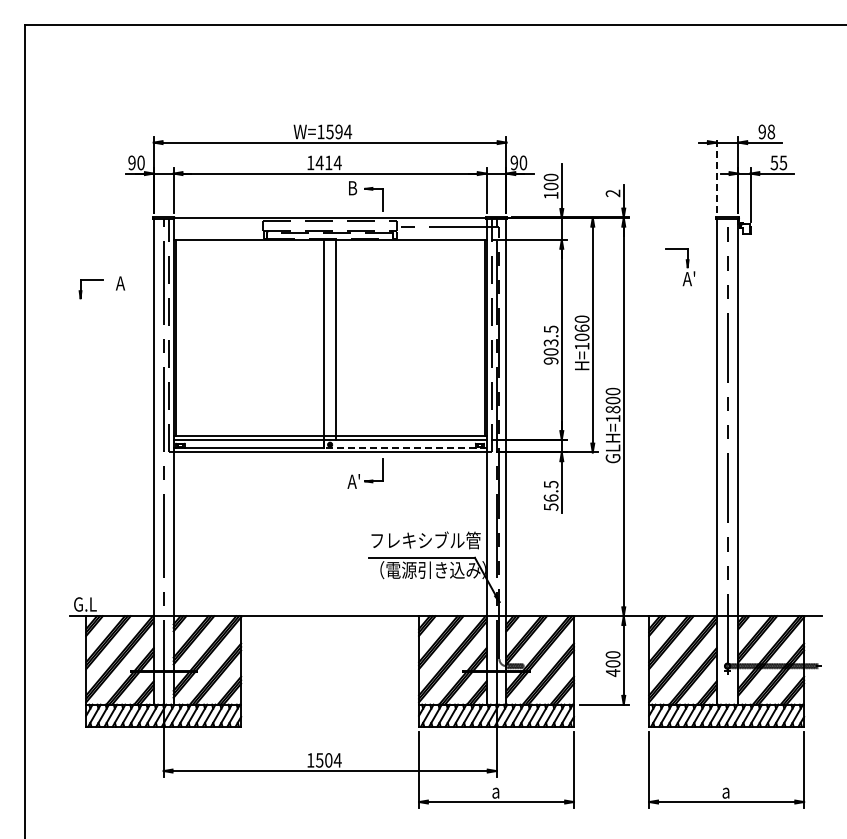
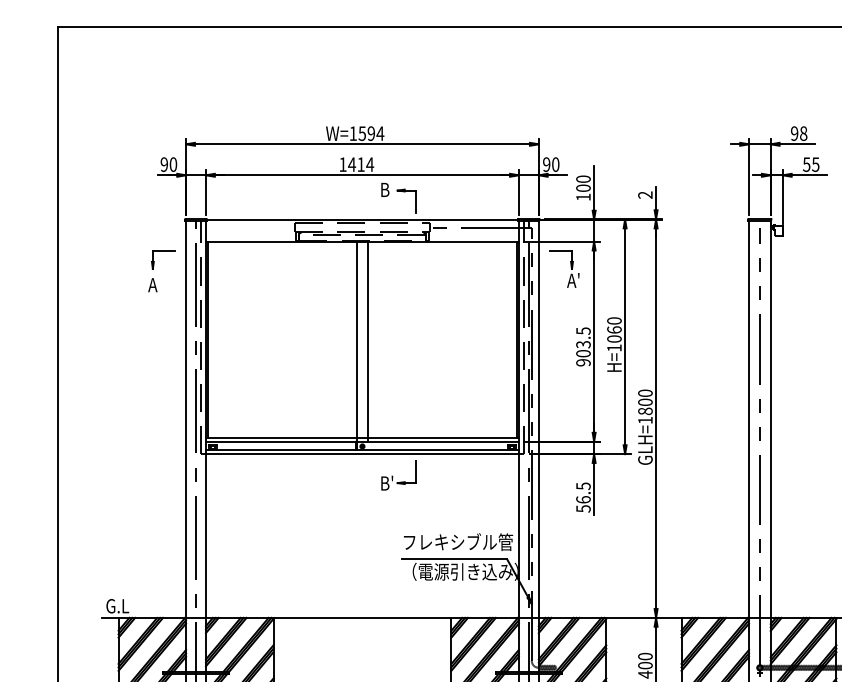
line: (716, 174) -> (748, 176), dashed -> solid
part: (680, 267) -> (564, 269), moved
part: (82, 290) -> (154, 261), moved
line: (404, 447) -> (436, 449), dashed -> solid
text: (353, 481) -> (385, 483), A' -> B'

